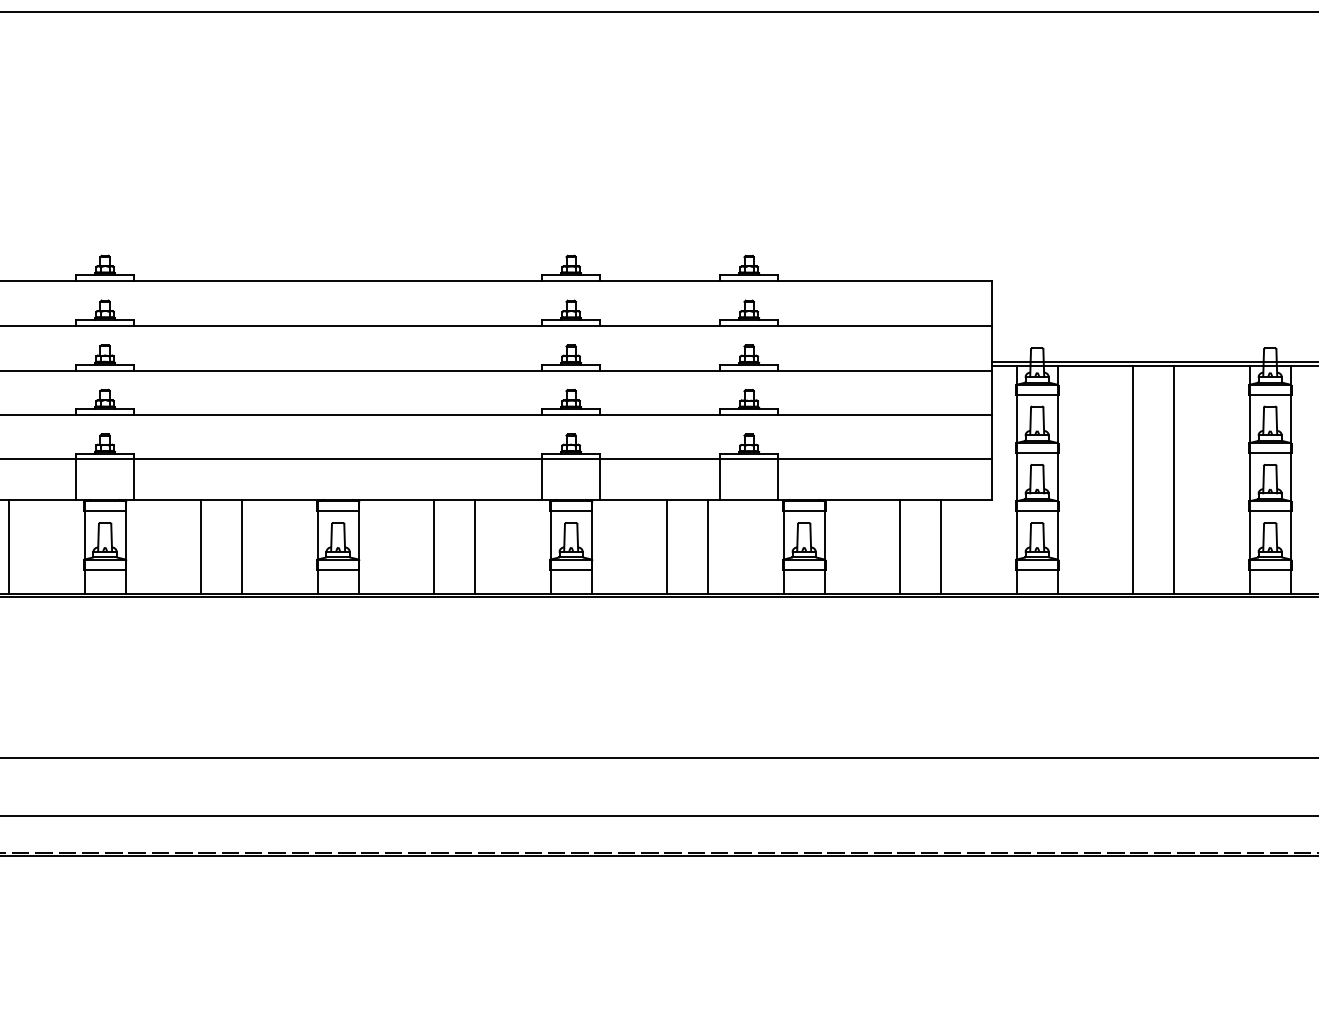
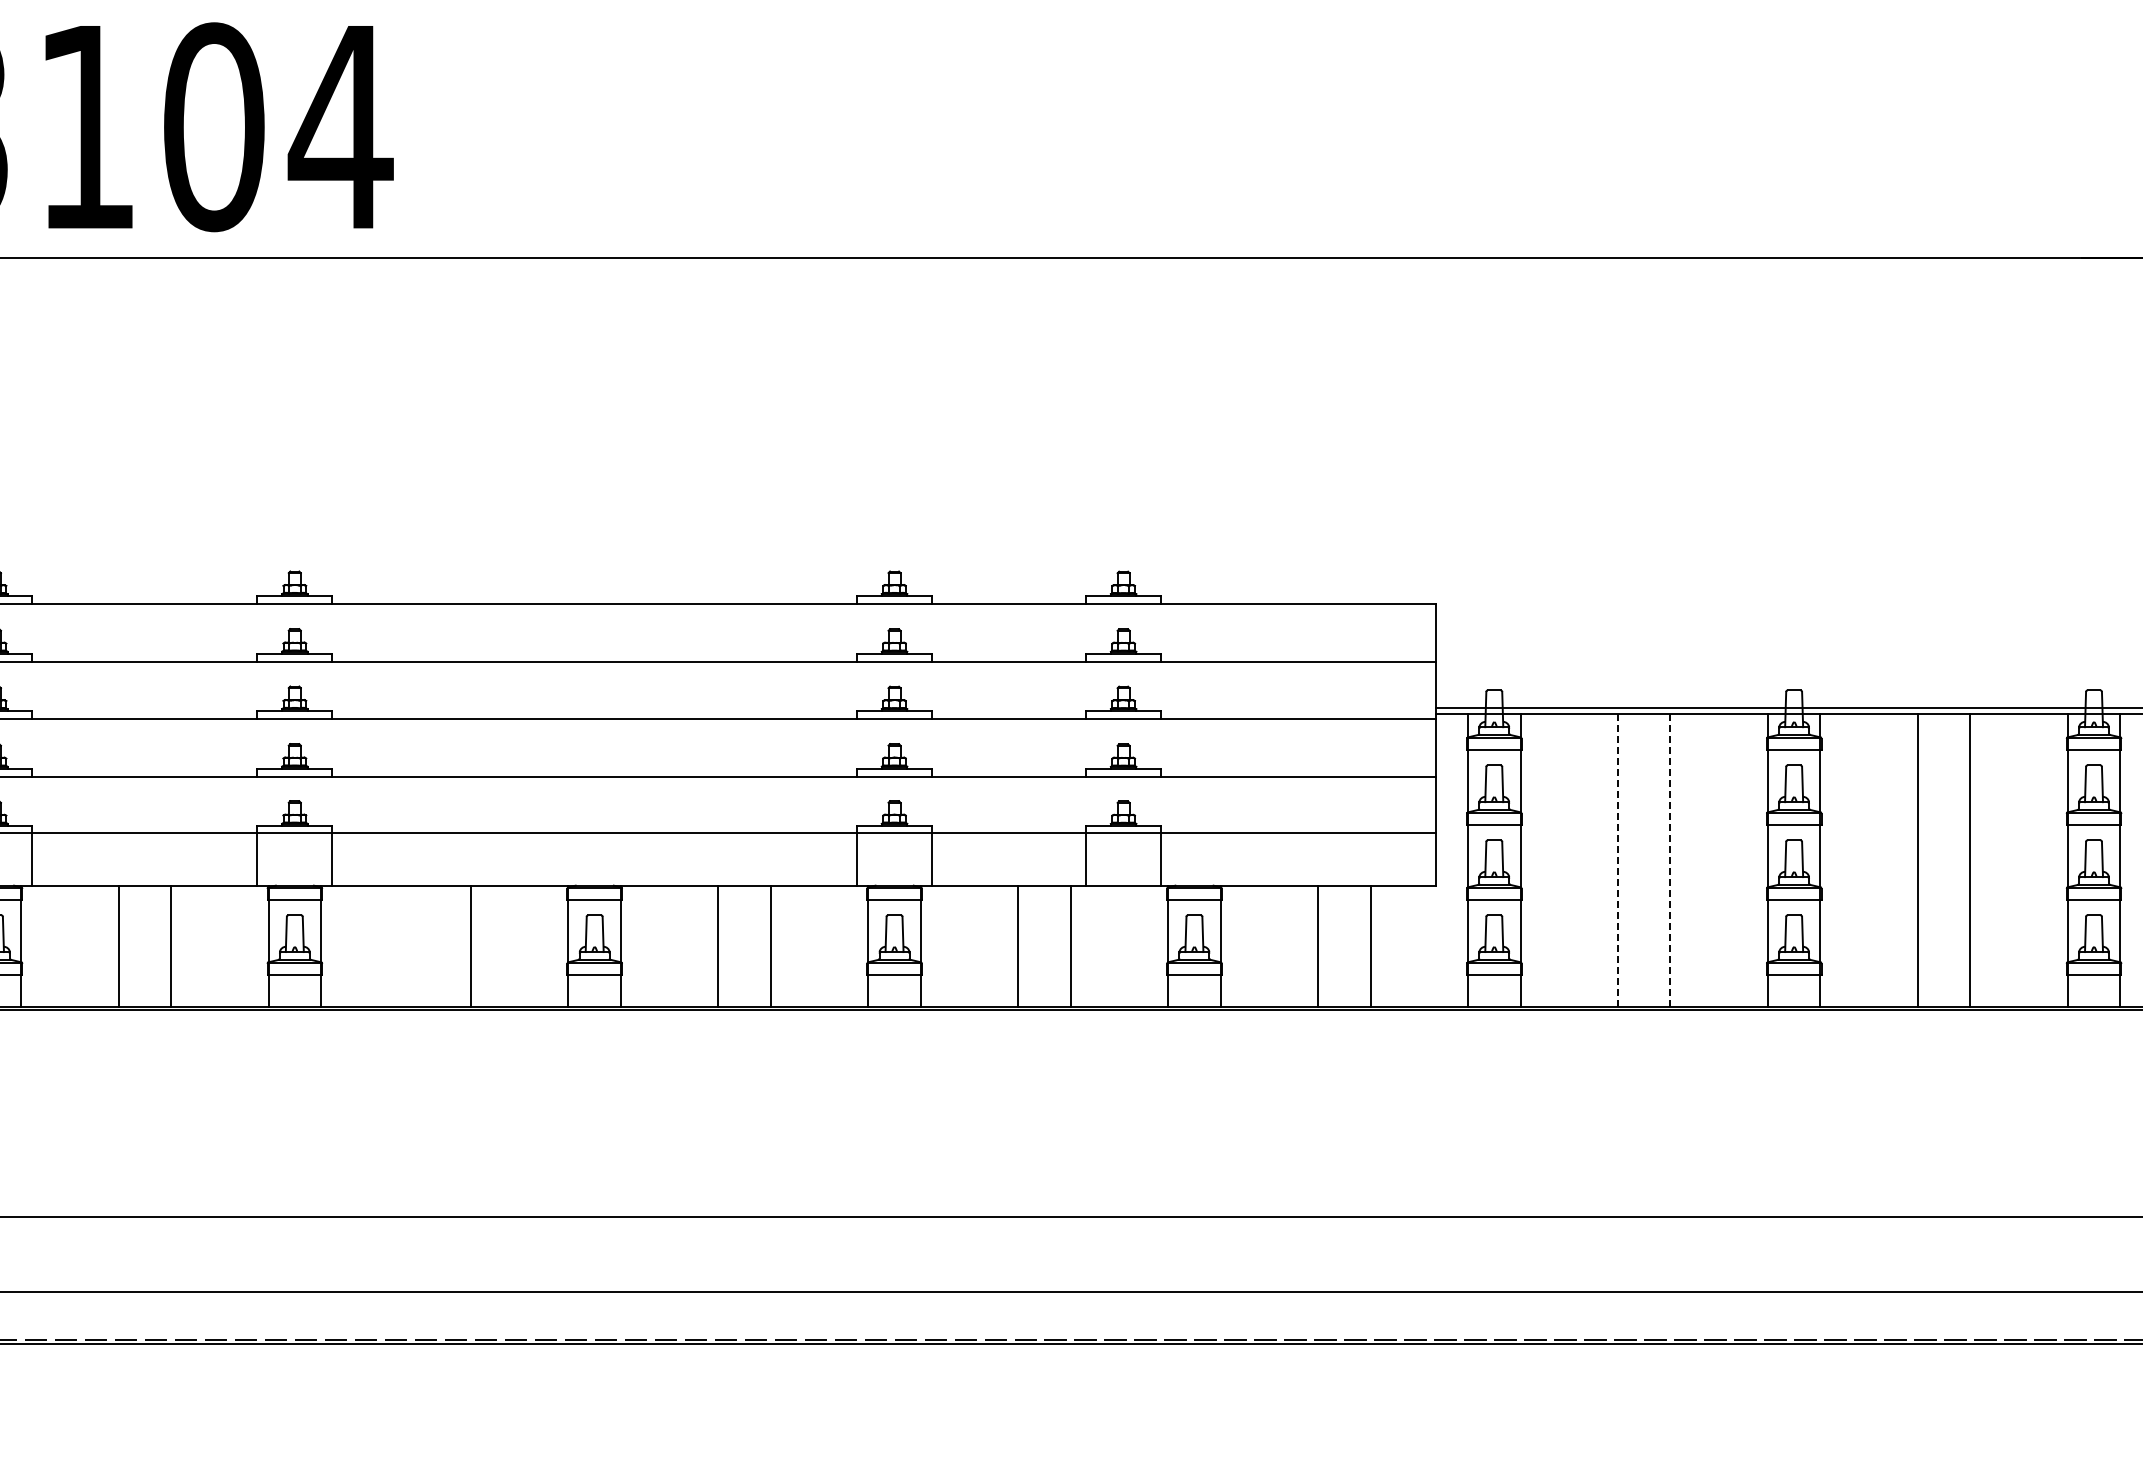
line: (1132, 480) -> (1617, 860), solid -> dashed
line: (1174, 480) -> (1670, 860), solid -> dashed
line: (201, 547) -> (418, 946), removed

